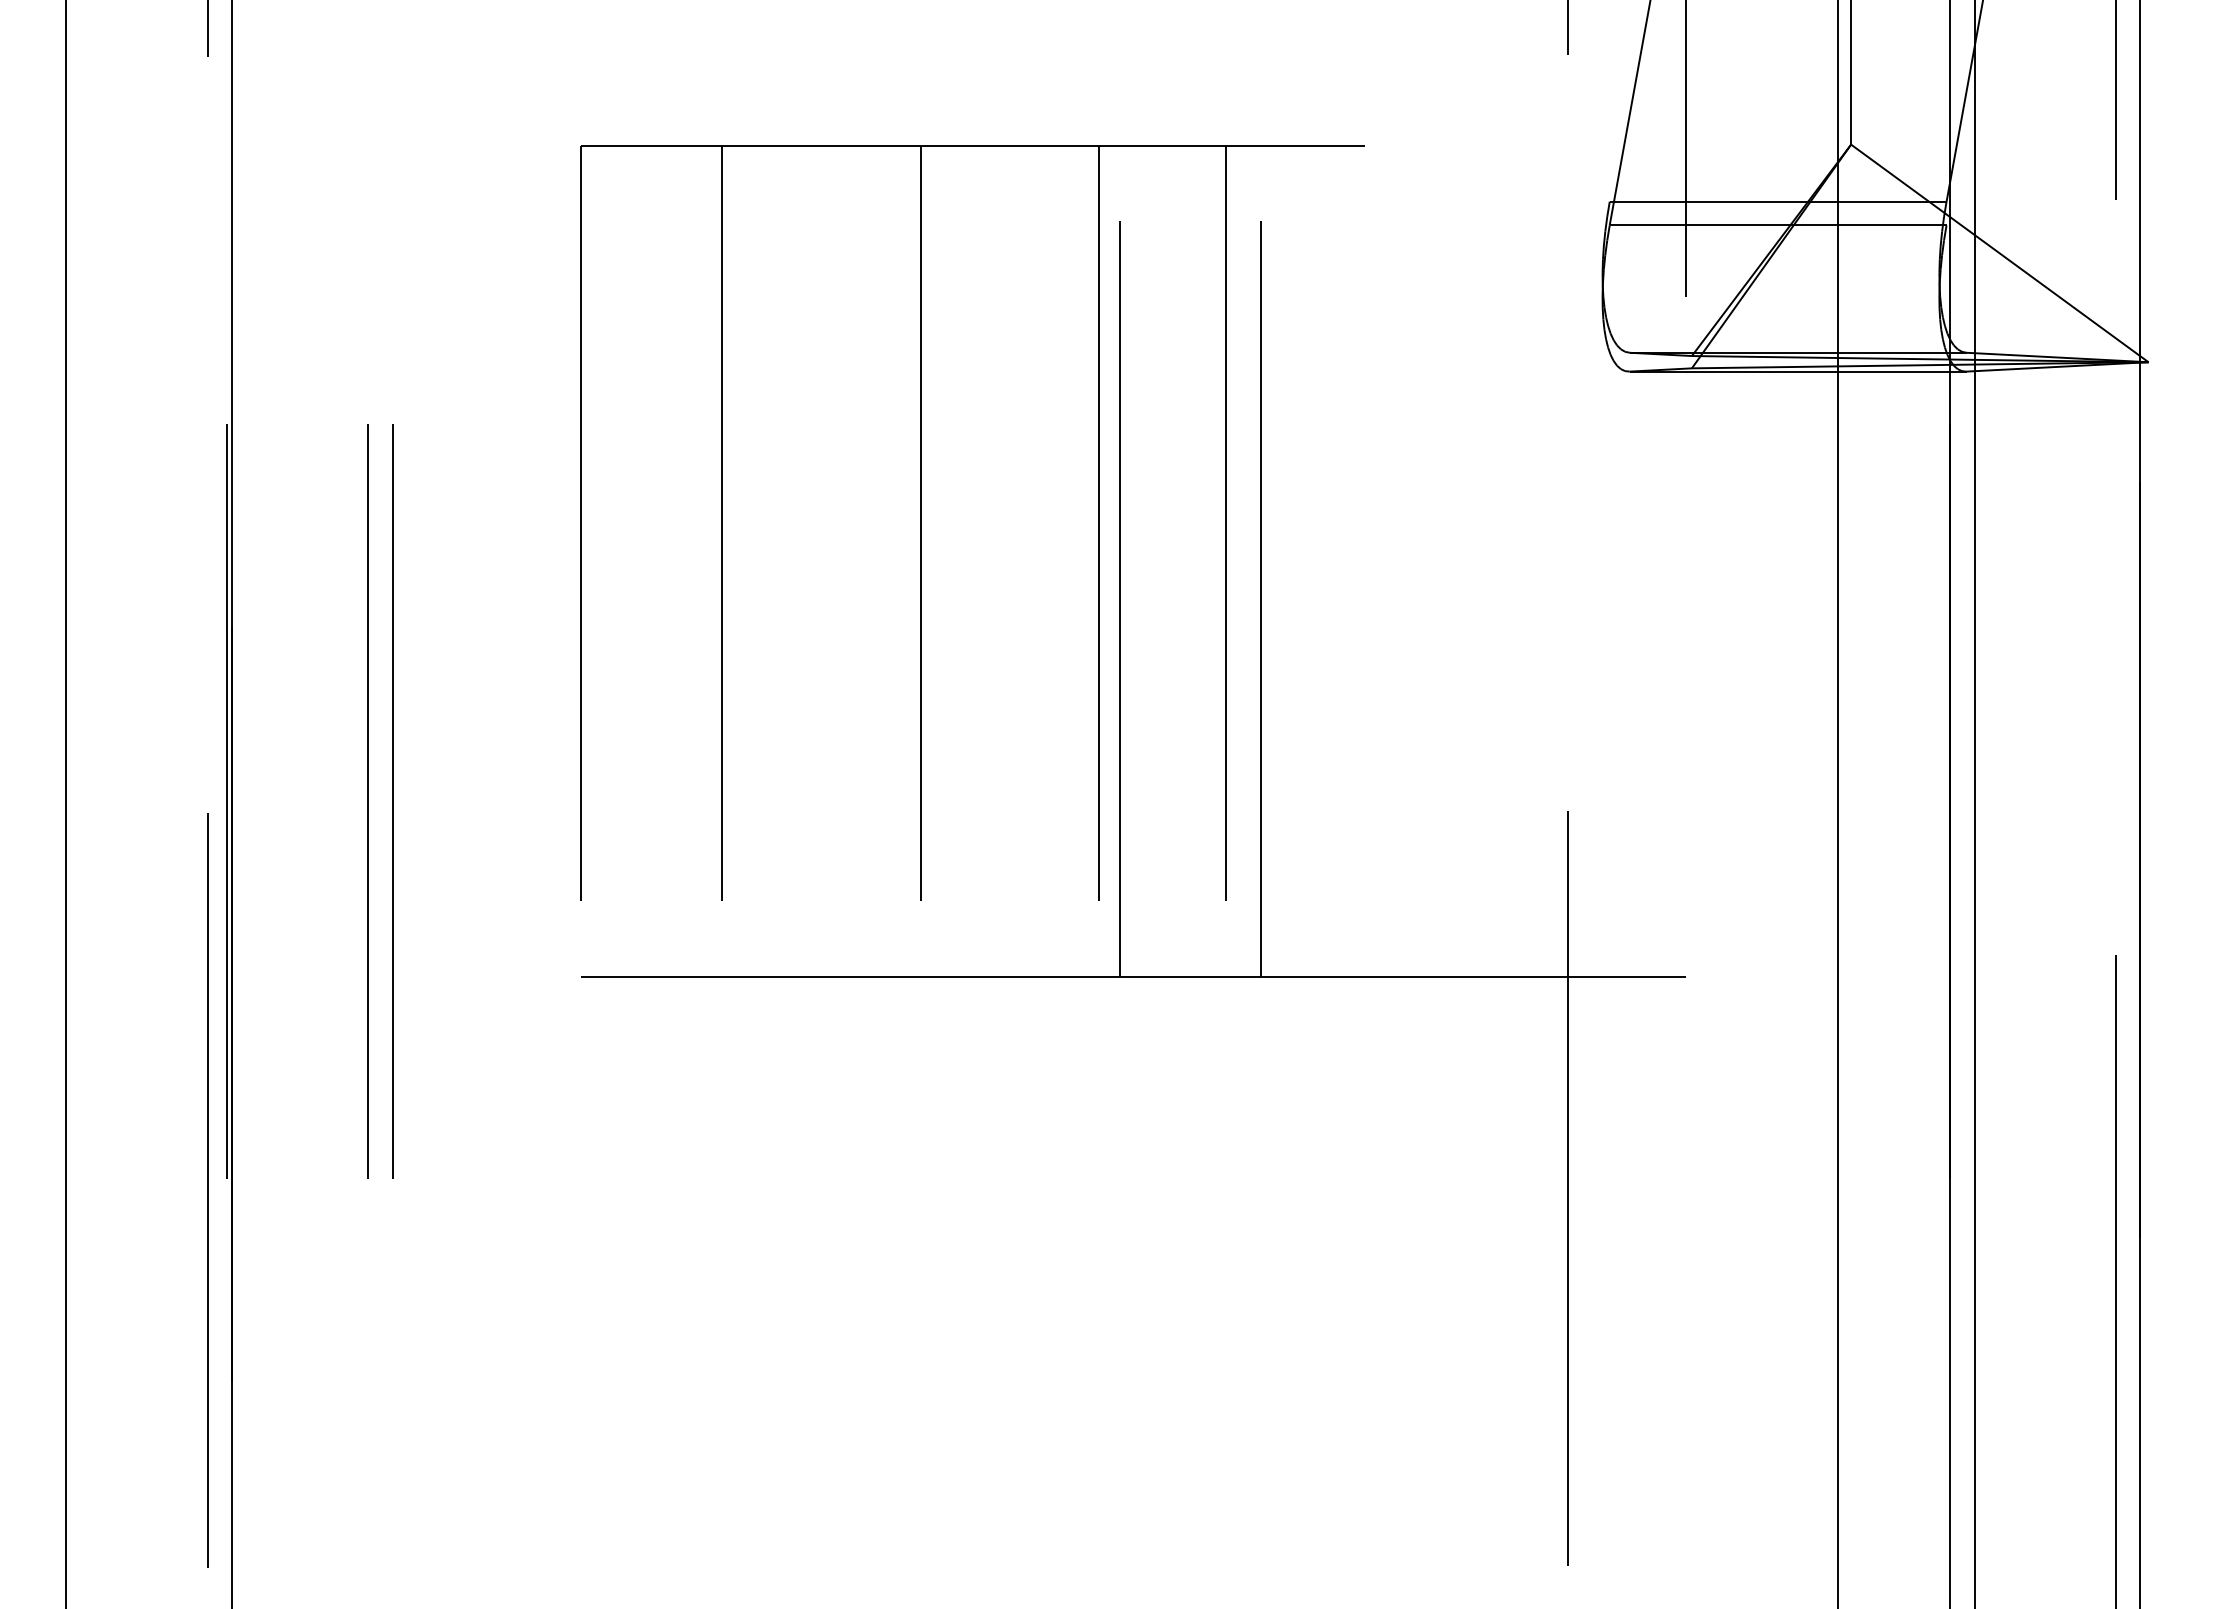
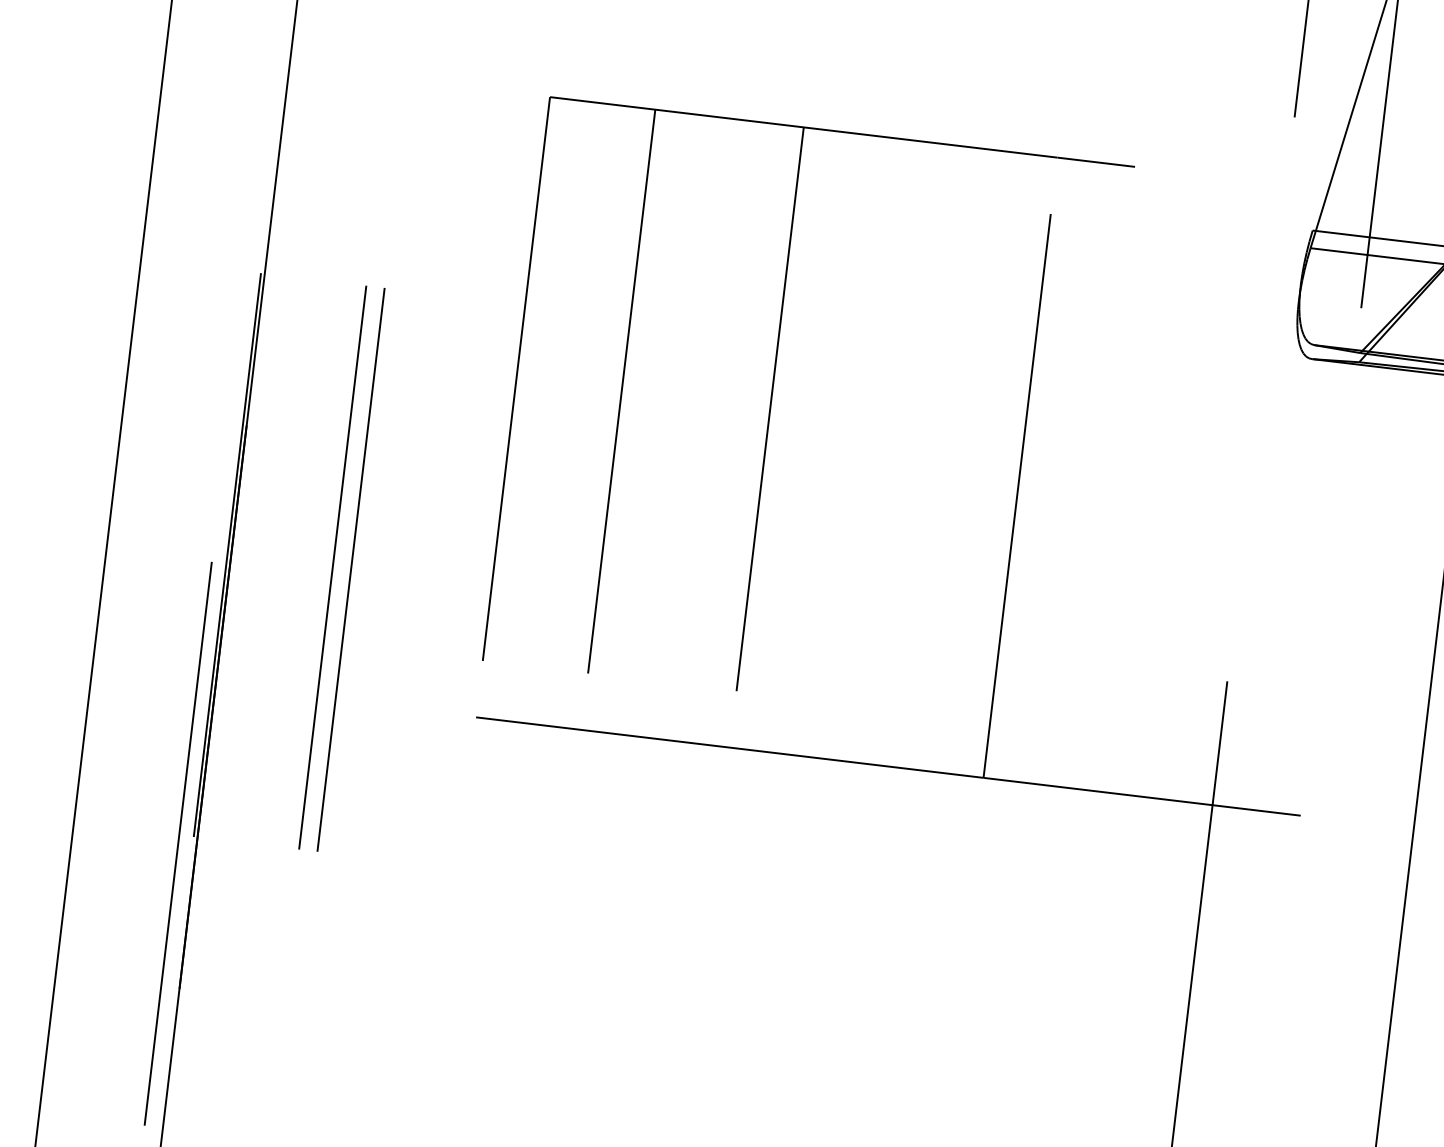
line: (1099, 560) -> (899, 452), removed
line: (1120, 560) -> (915, 454), removed
line: (1225, 560) -> (993, 464), removed

